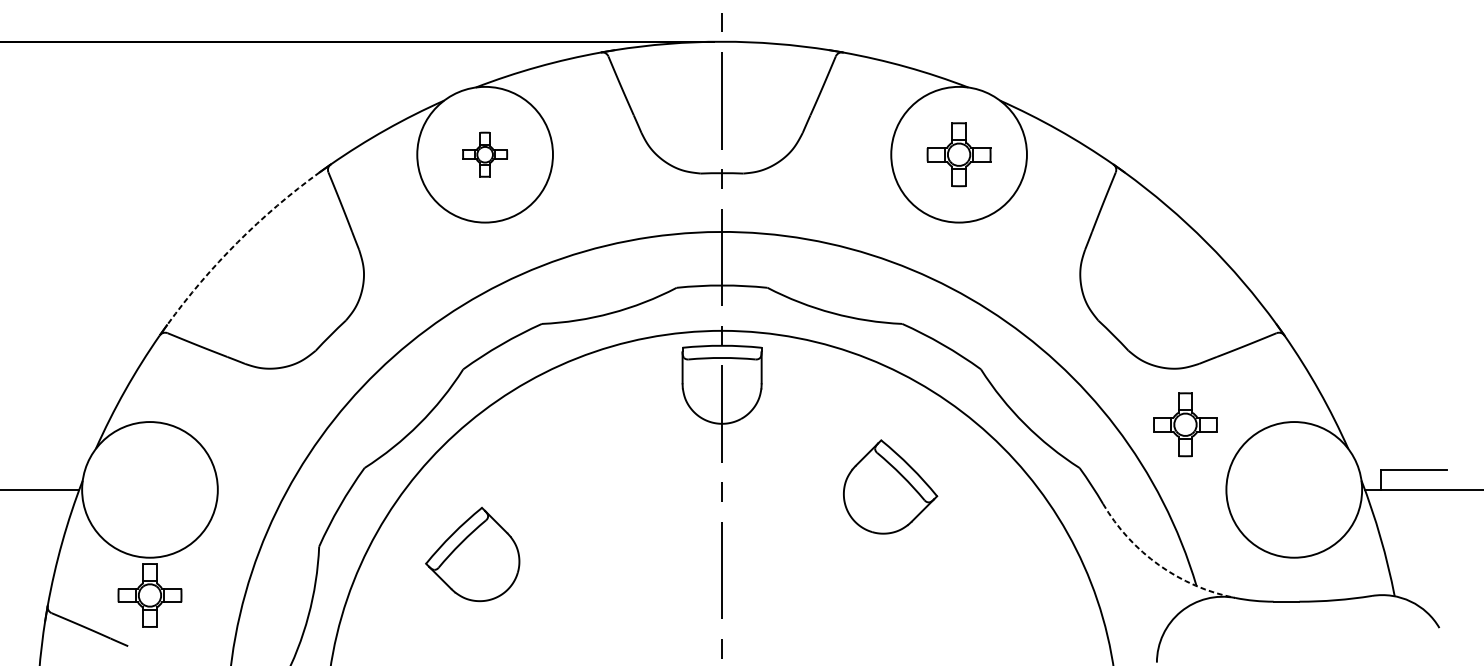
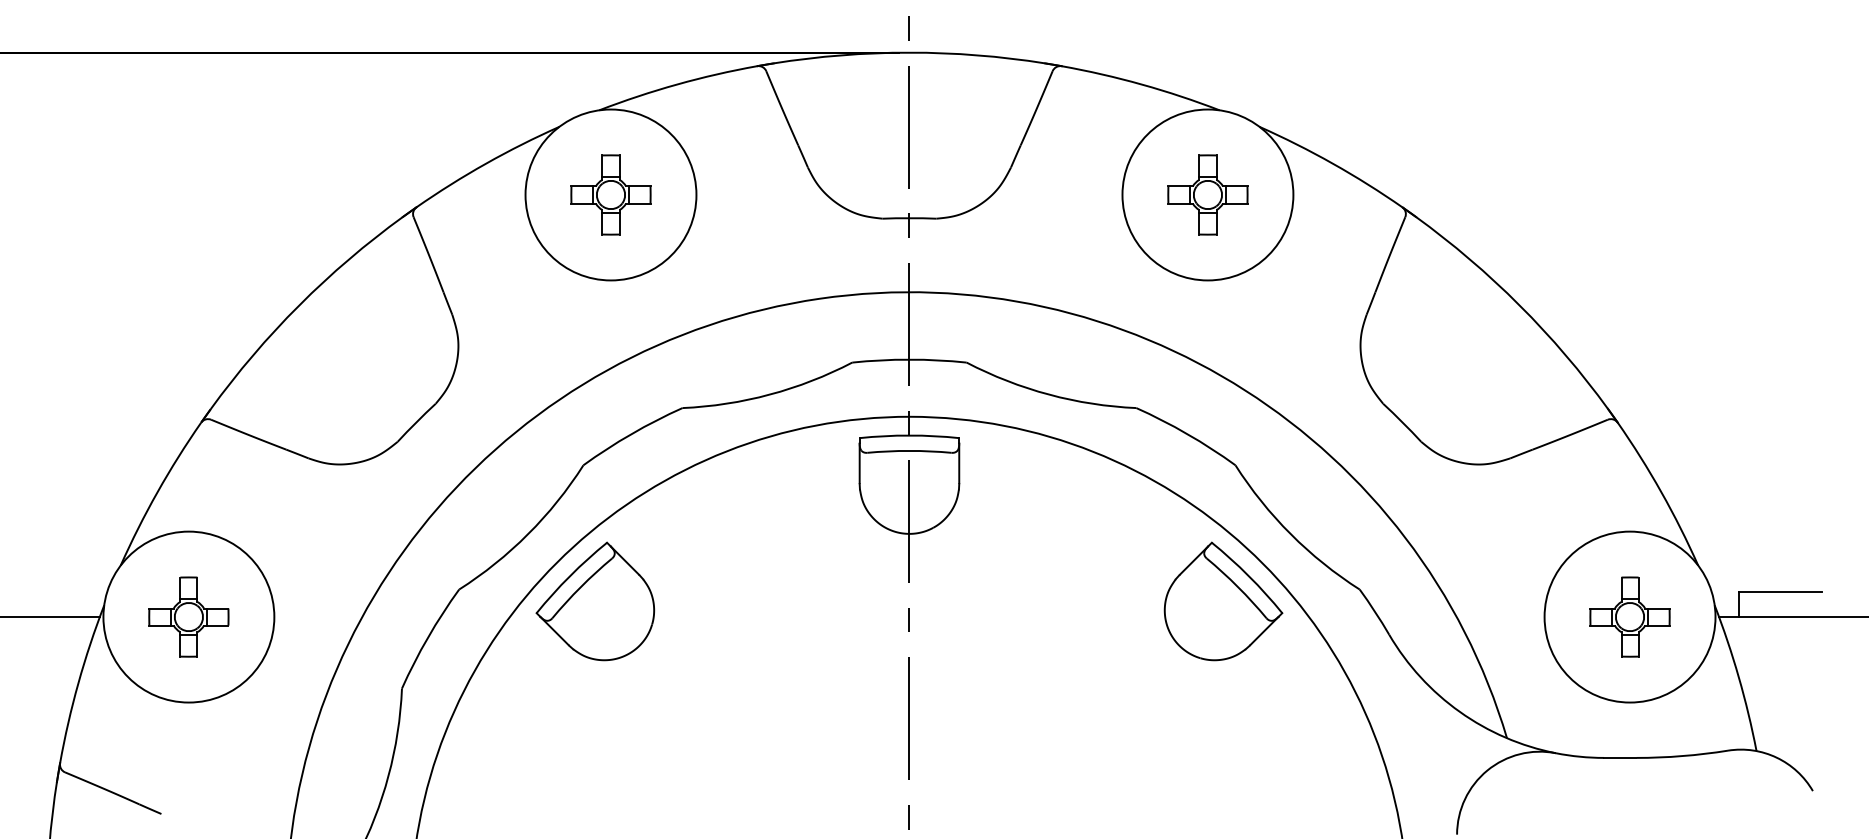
part: (484, 154) -> (610, 194), size x1.43
arc: (237, 242) -> (299, 305), dashed -> solid
part: (1185, 424) -> (1629, 616), moved
part: (890, 487) -> (1223, 601), moved
part: (472, 554) -> (595, 601), moved
arc: (1158, 564) -> (1459, 711), dashed -> solid
part: (149, 595) -> (188, 616), moved

